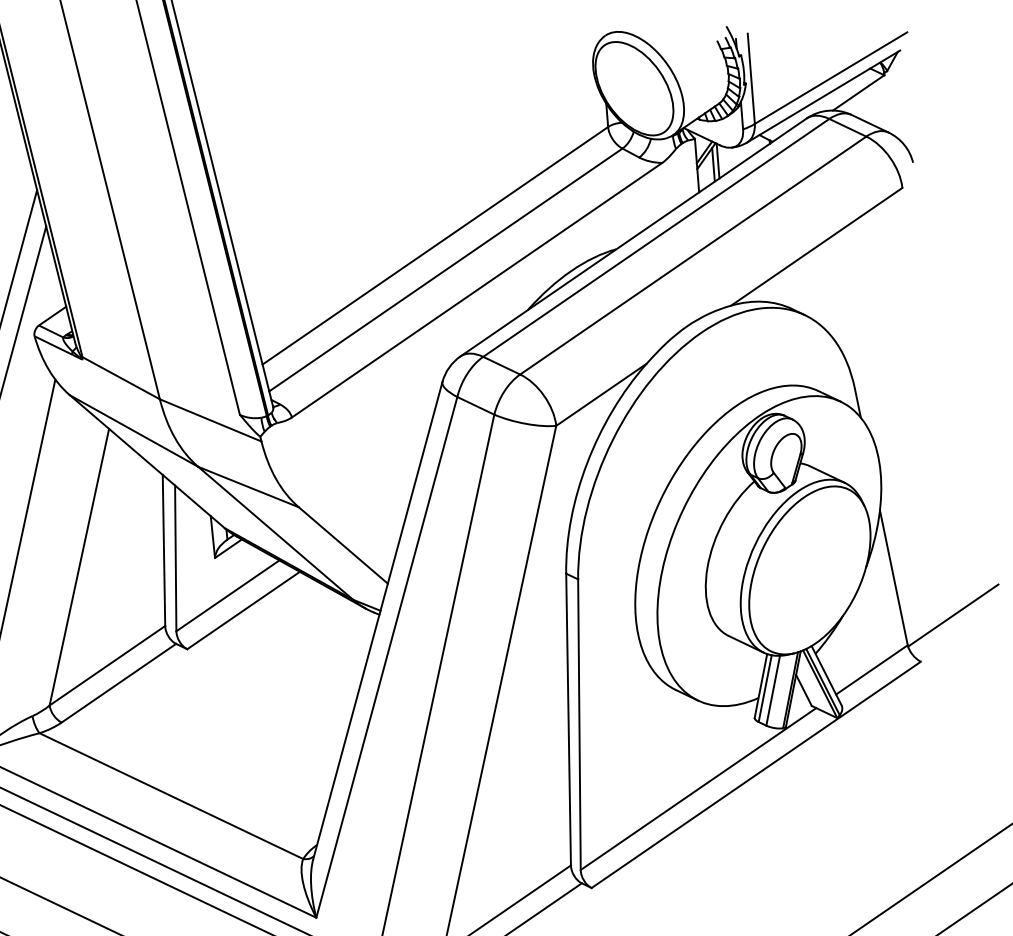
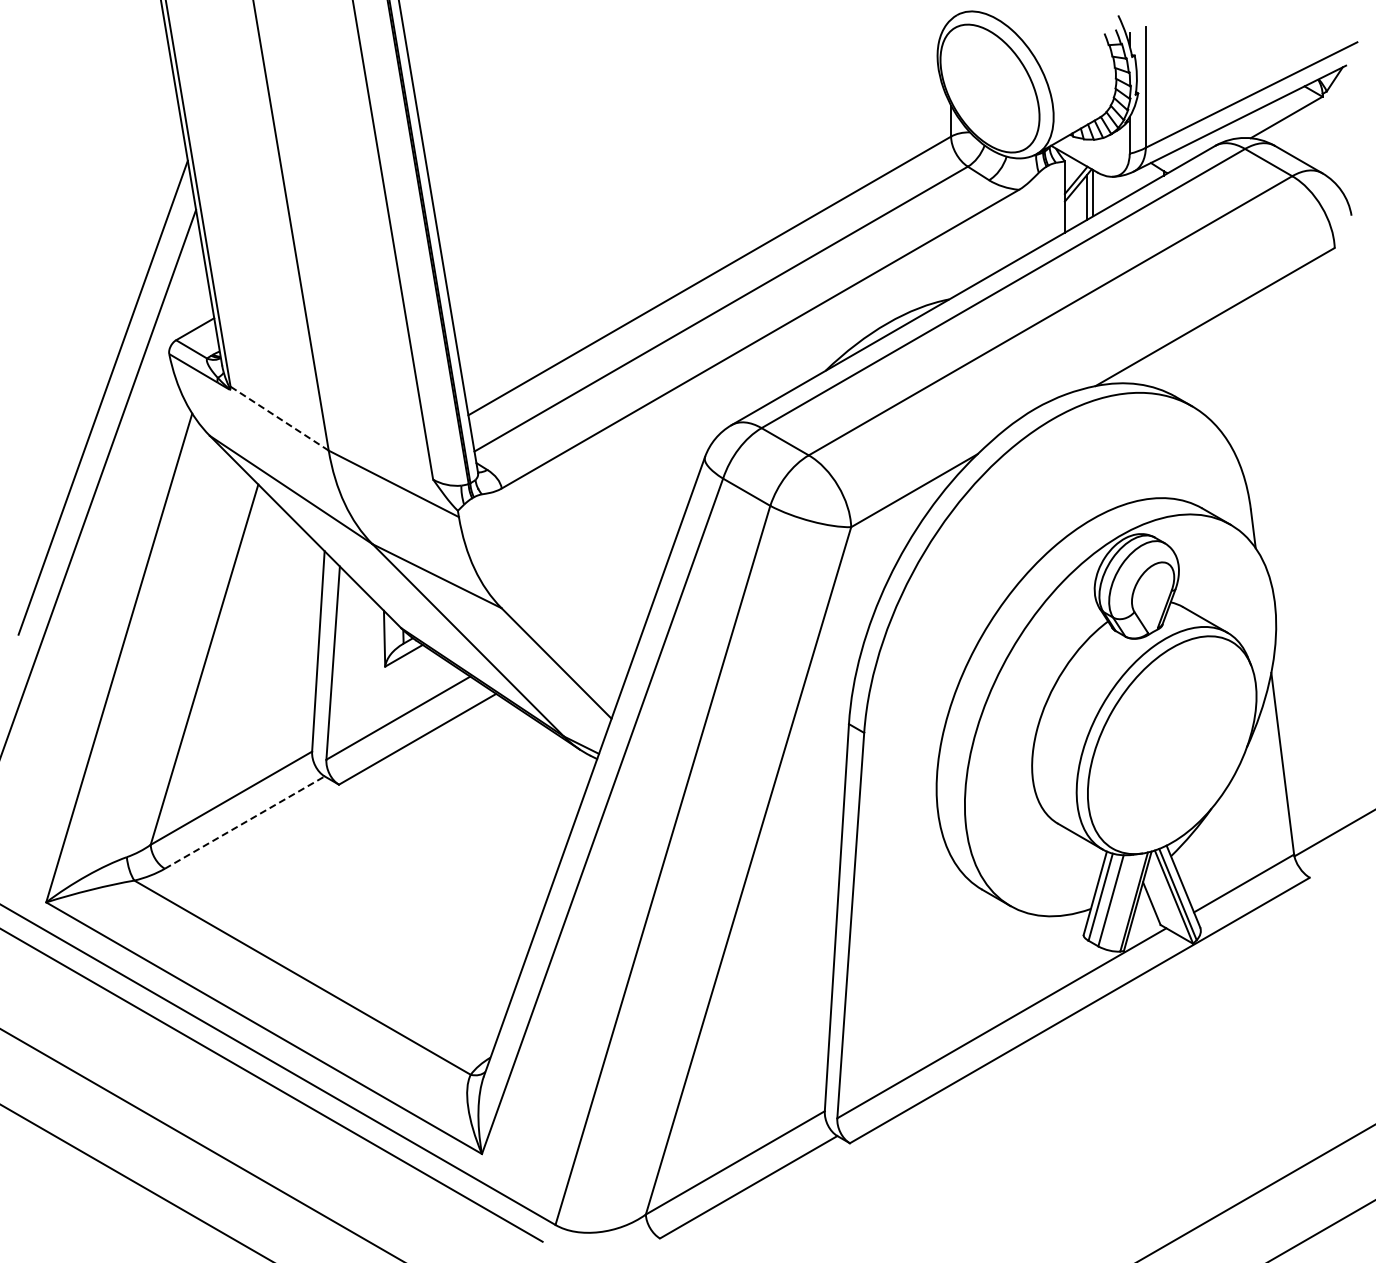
line: (121, 378) -> (279, 418), solid -> dashed
line: (119, 683) -> (245, 822), solid -> dashed

